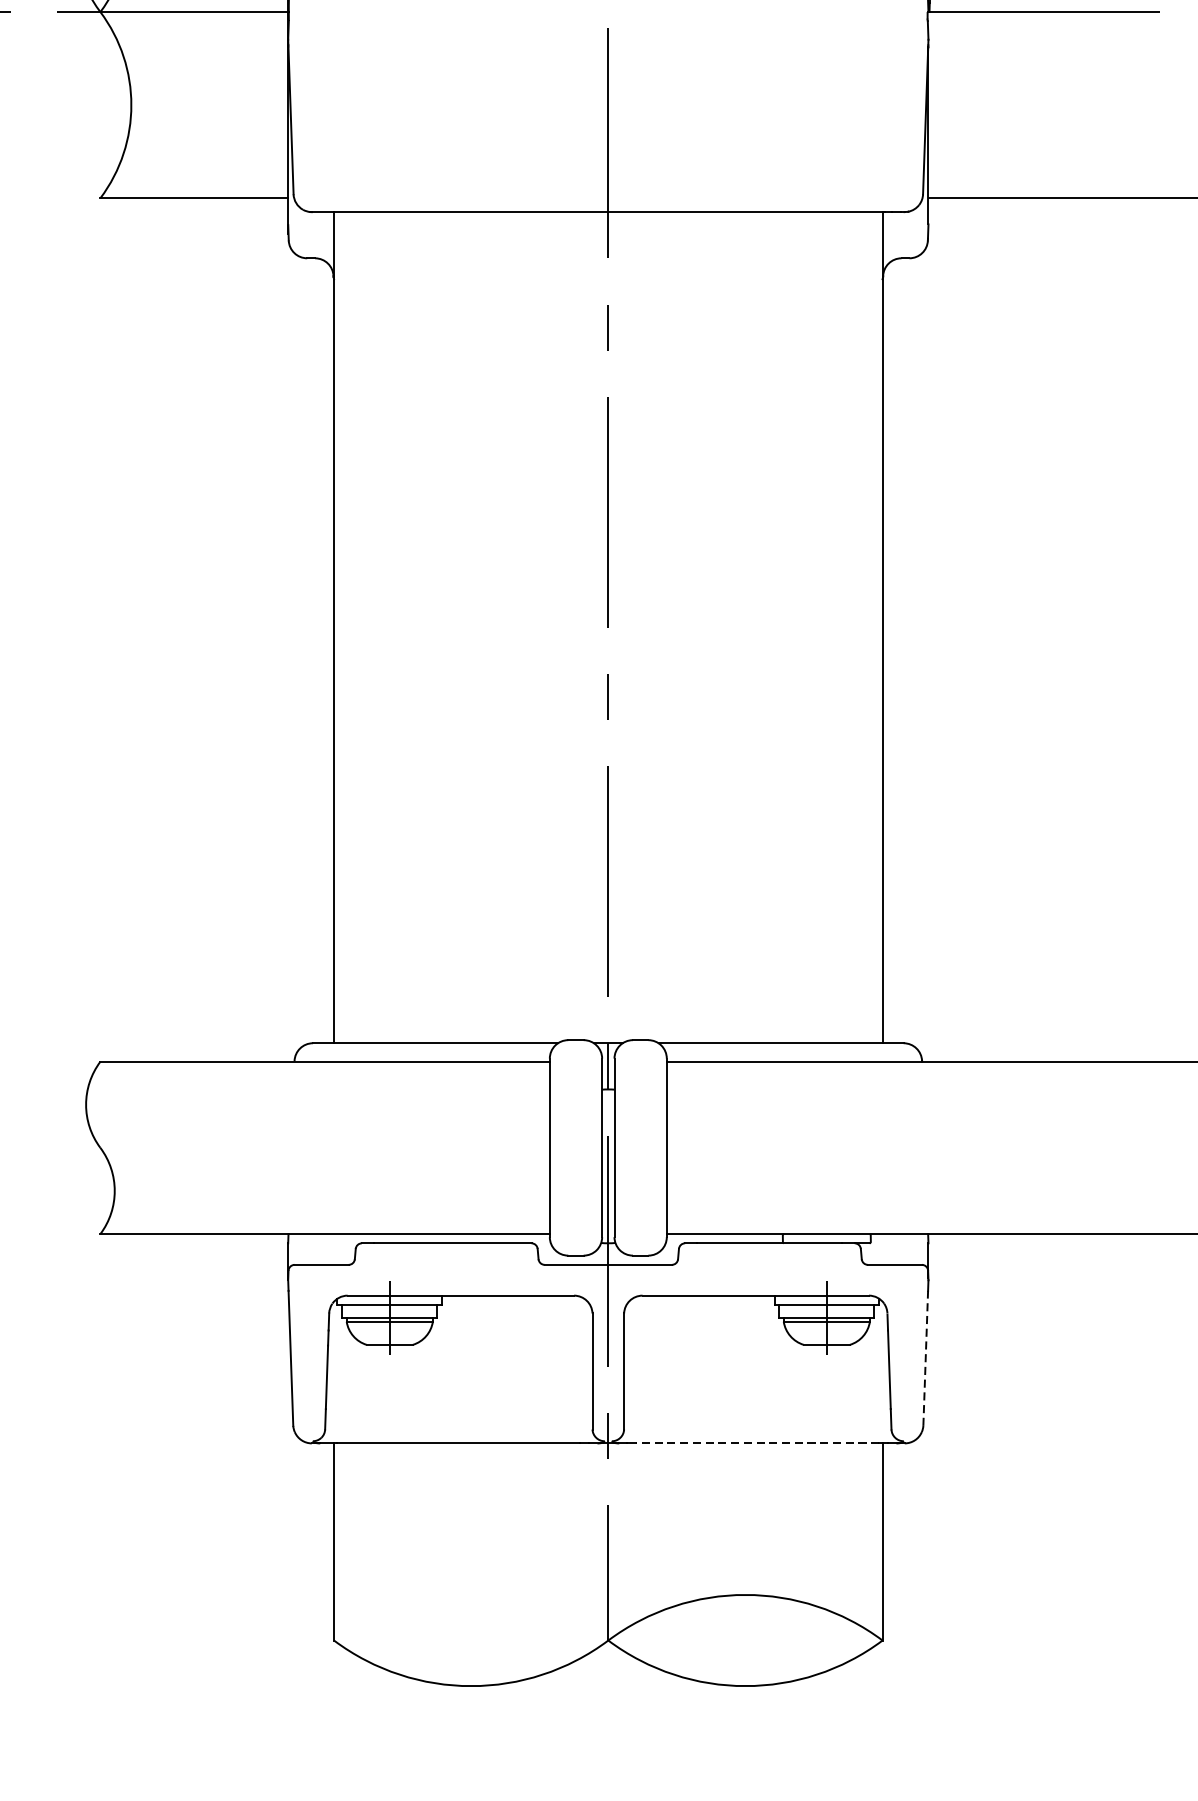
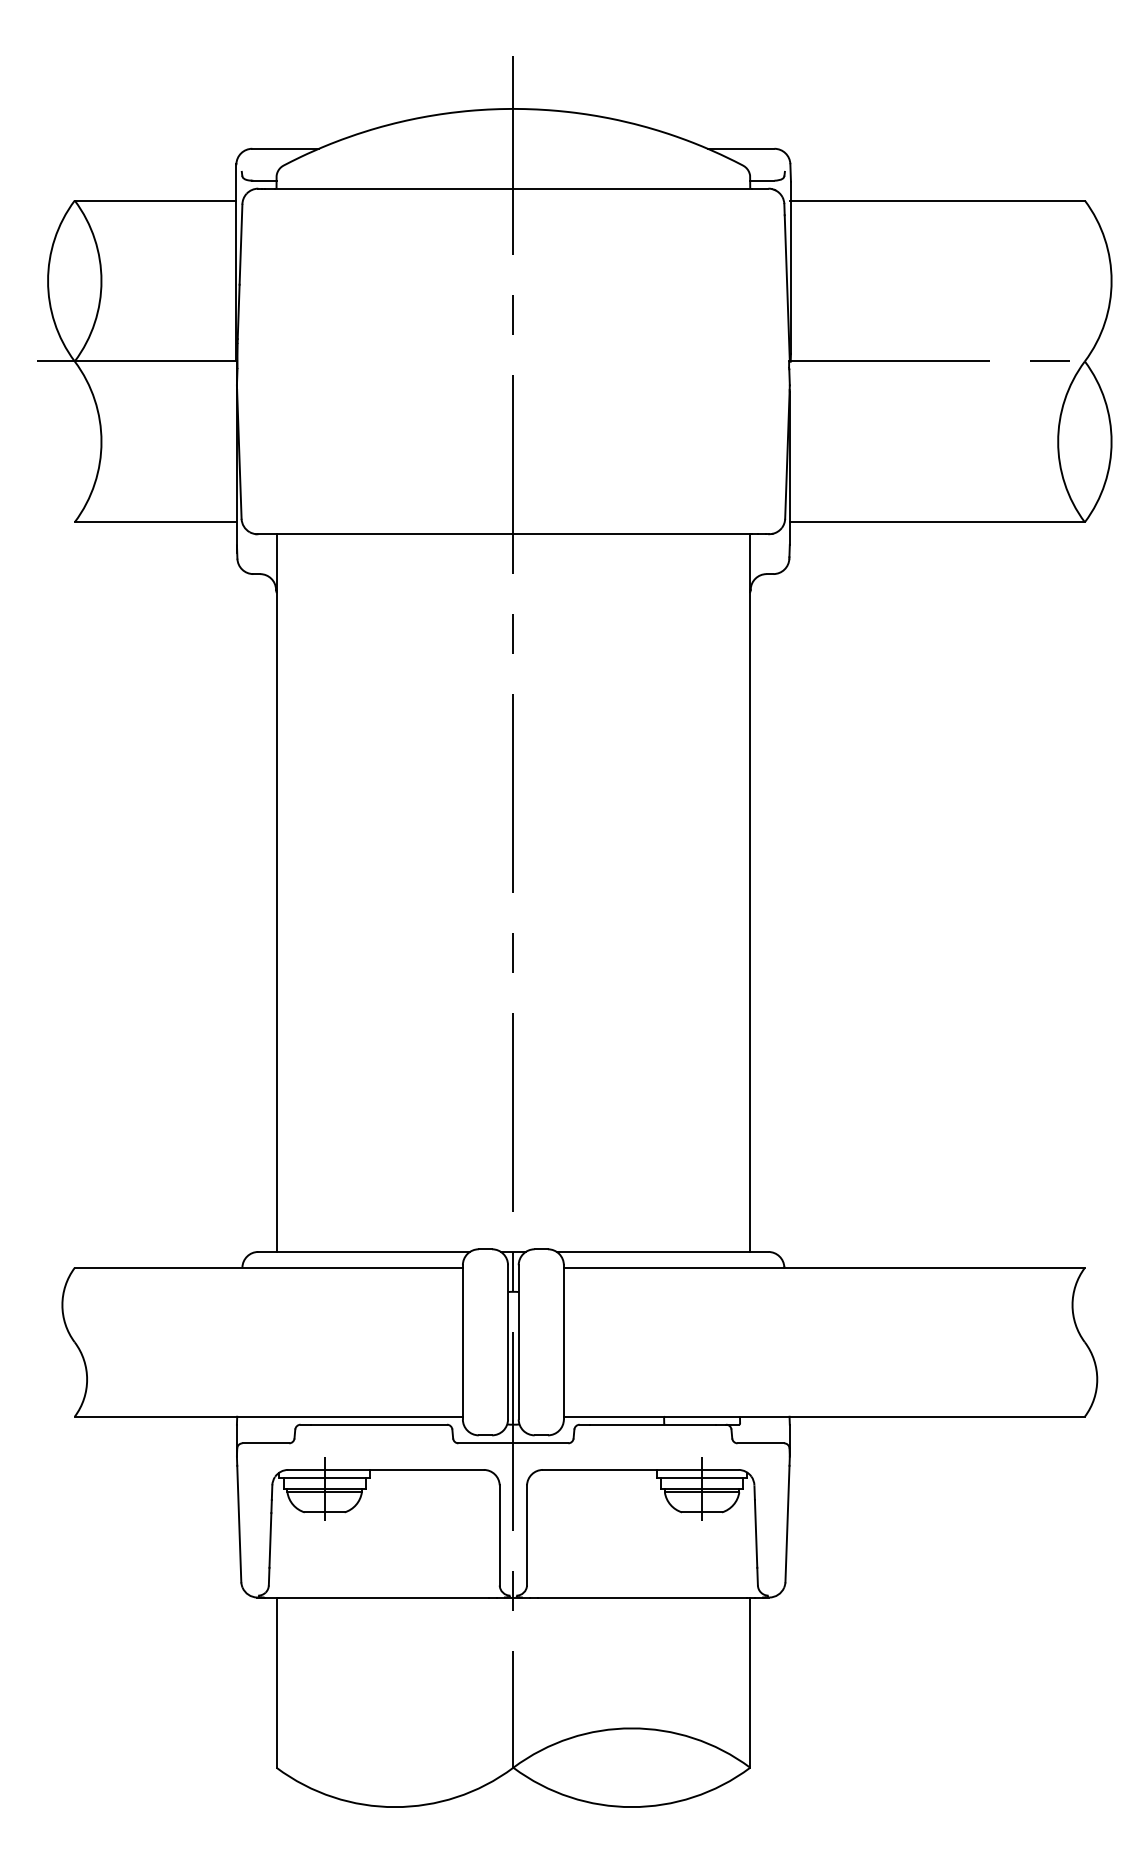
line: (925, 1357) -> (787, 1523), dashed -> solid
line: (757, 1443) -> (642, 1597), dashed -> solid

